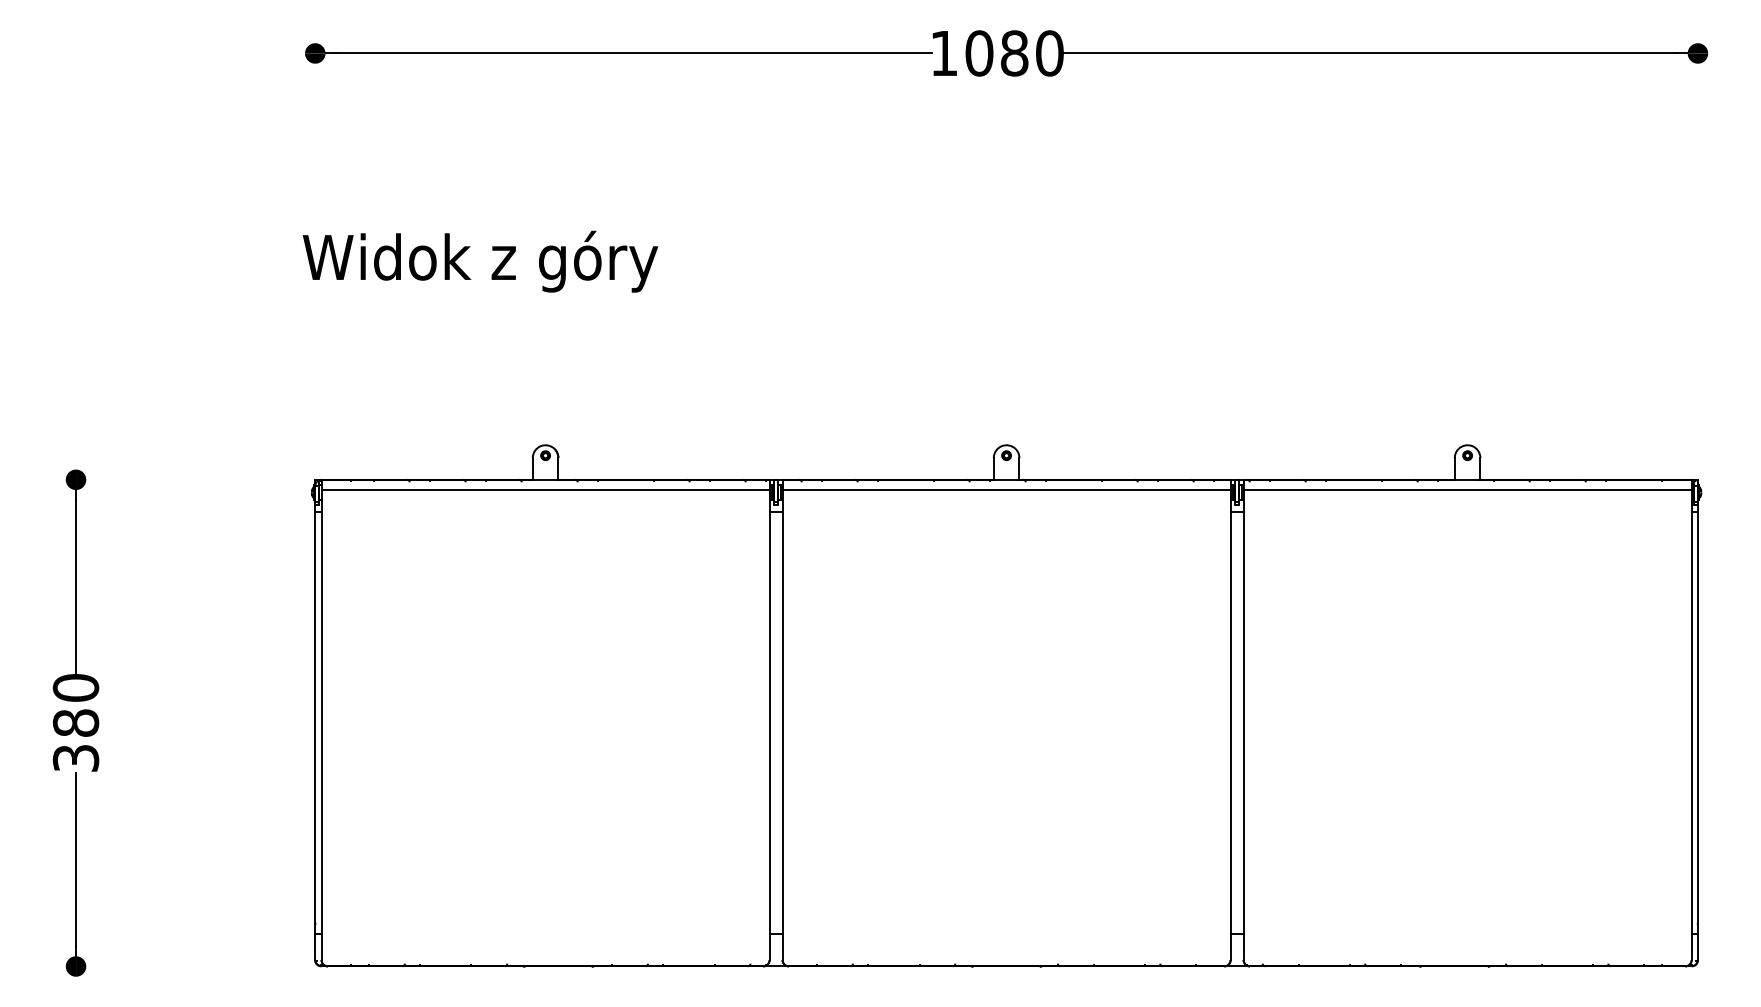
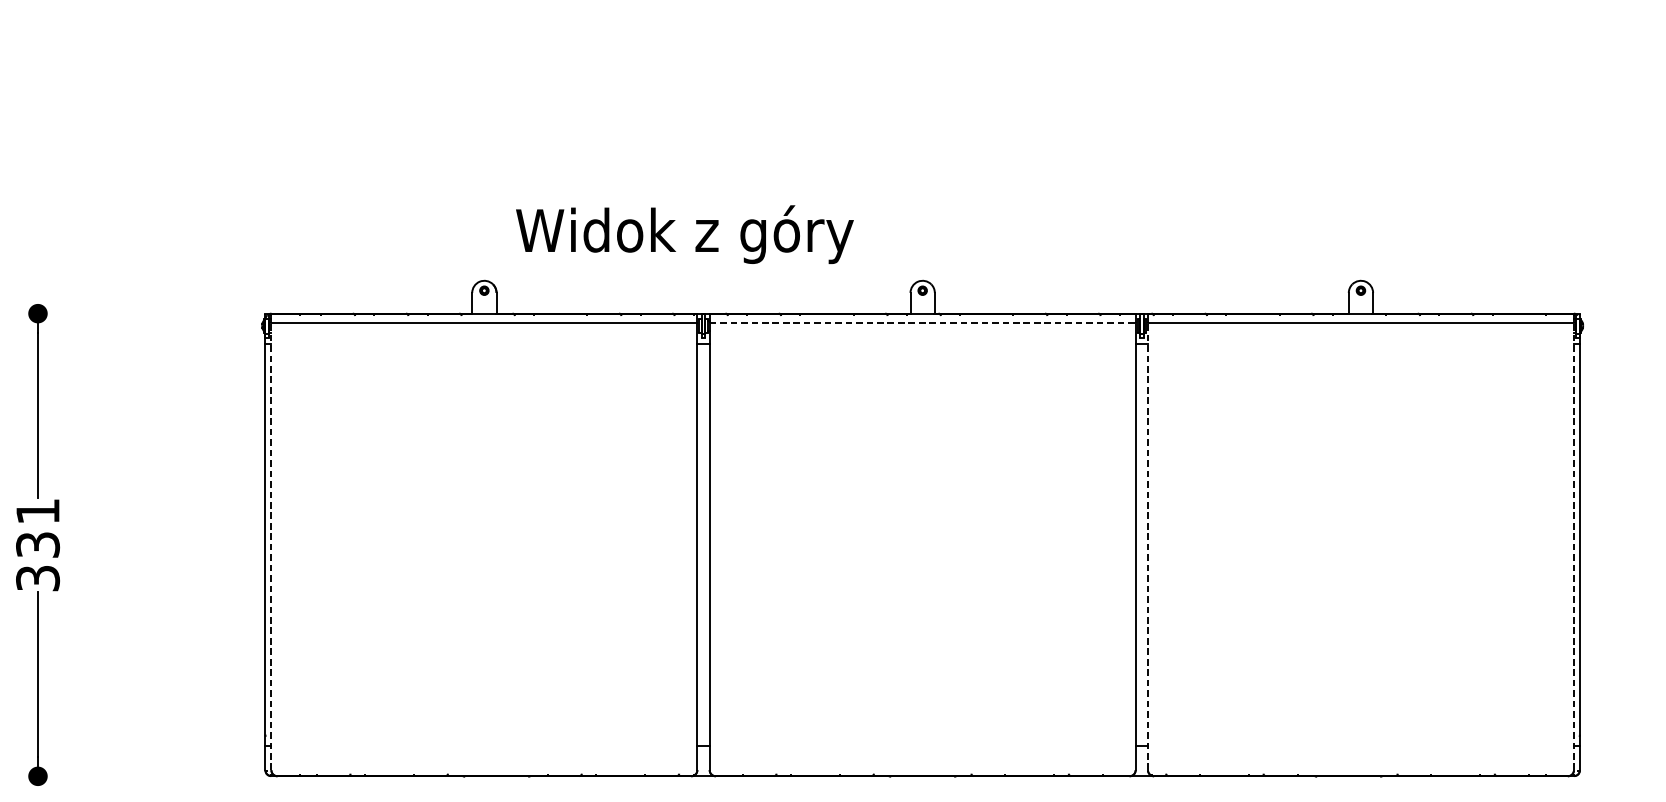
text: (480, 261) -> (684, 234), moved
line: (1007, 489) -> (923, 322), solid -> dashed
text: (75, 705) -> (37, 528), 380 -> 331
line: (321, 724) -> (271, 546), solid -> dashed
line: (1243, 724) -> (1147, 546), solid -> dashed
line: (1691, 724) -> (1573, 546), solid -> dashed

